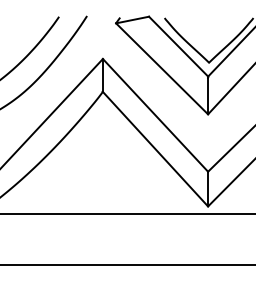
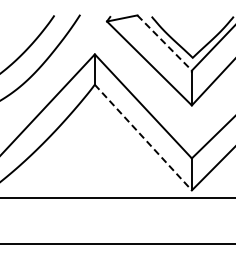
line: (178, 47) -> (164, 43), solid -> dashed
line: (155, 149) -> (143, 137), solid -> dashed

